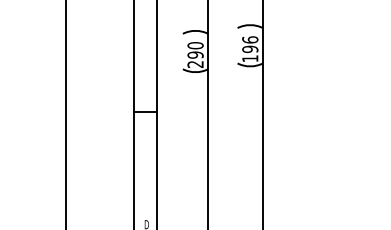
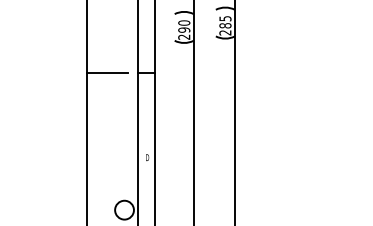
text: (250, 48) -> (225, 25), 196 -> 285
line: (92, 112) -> (106, 73), added

